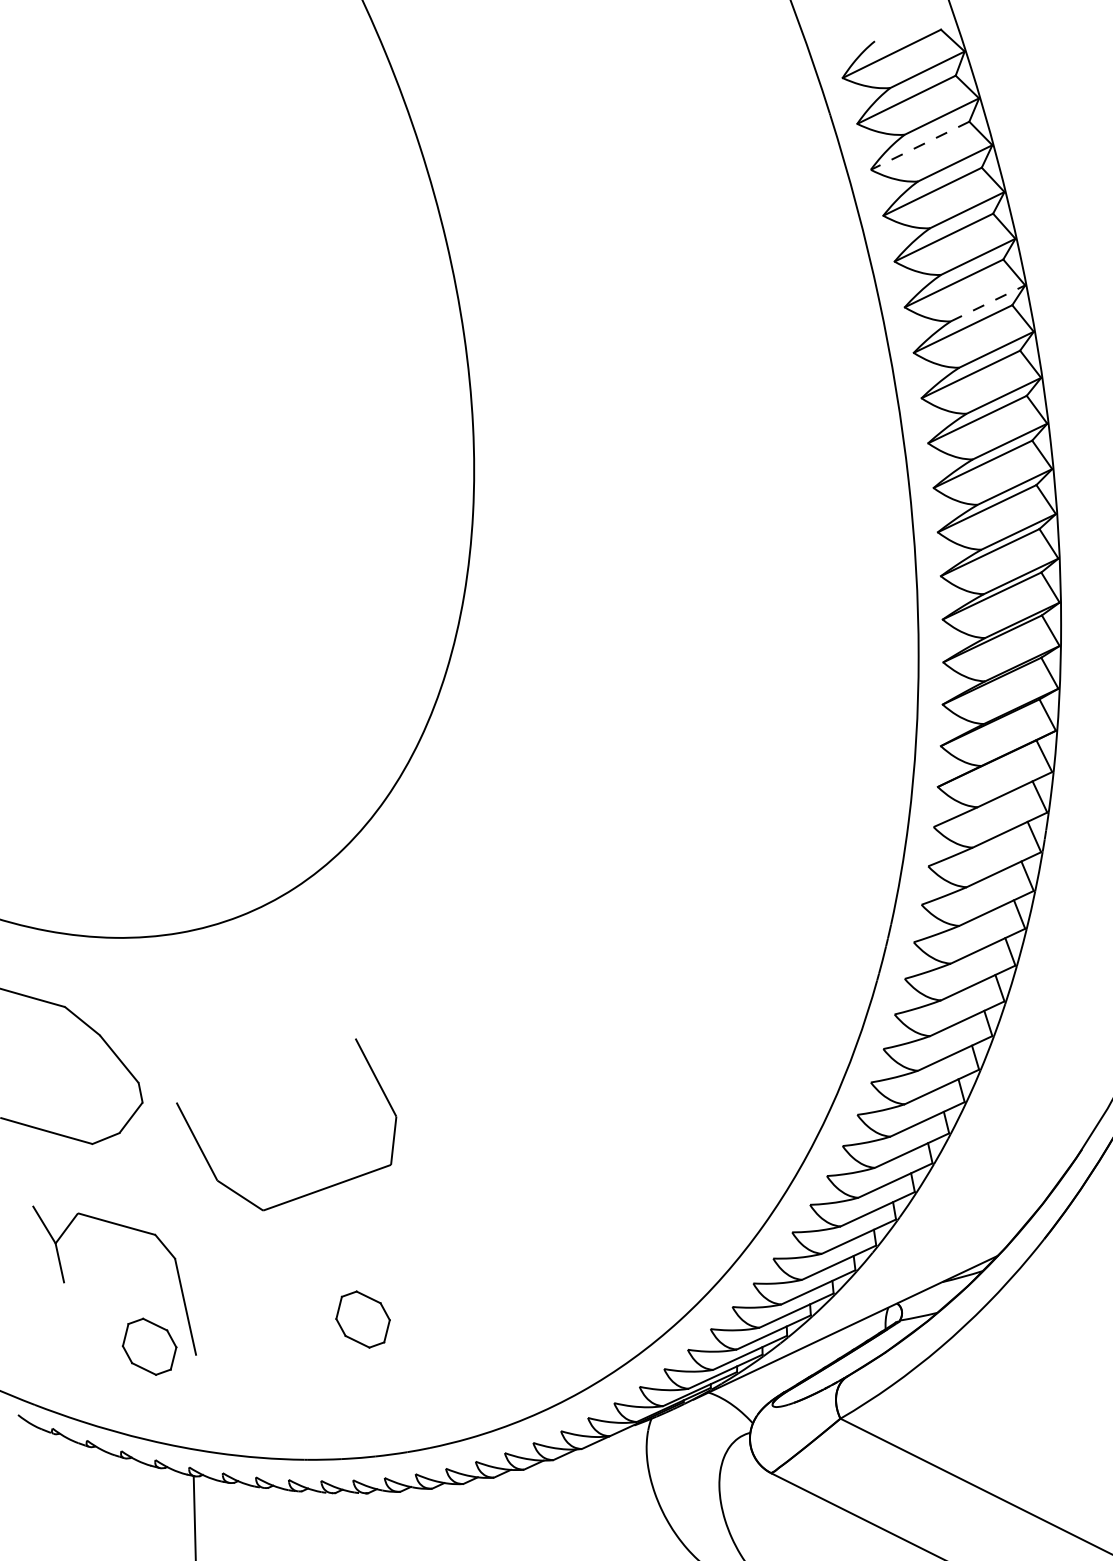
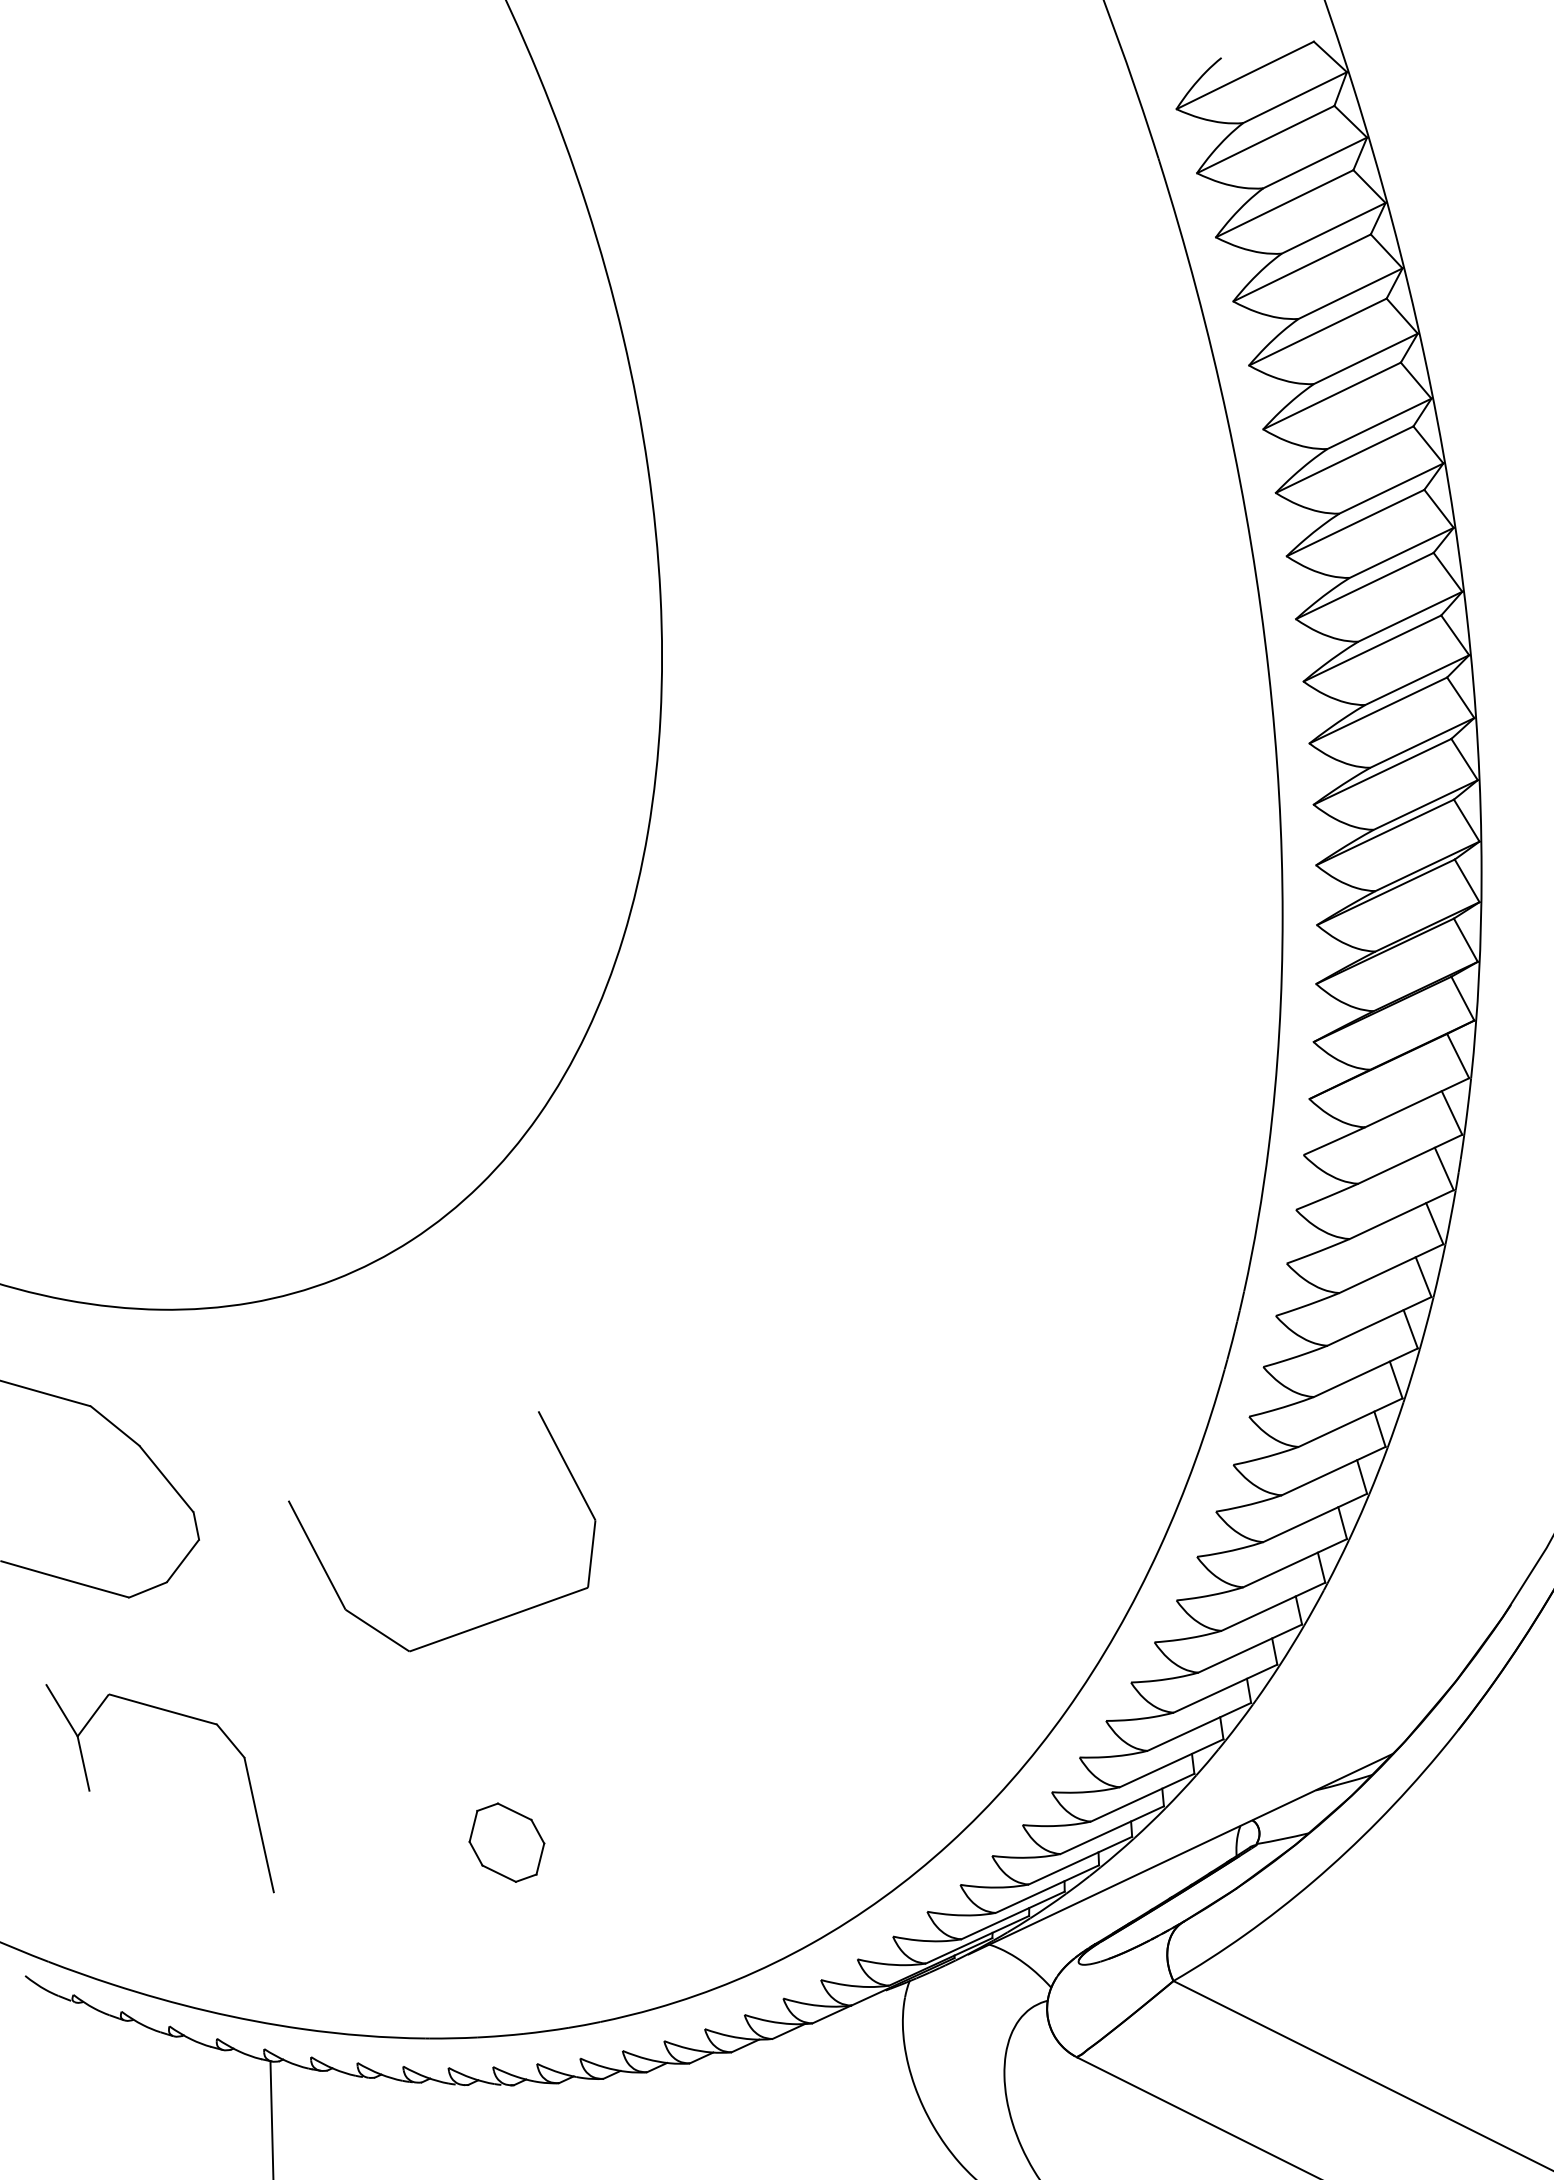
line: (919, 145) -> (1284, 203), dashed -> solid
line: (988, 303) -> (1379, 423), dashed -> solid
part: (314, 1191) -> (481, 1624), moved
part: (149, 1346) -> (208, 1880), removed

